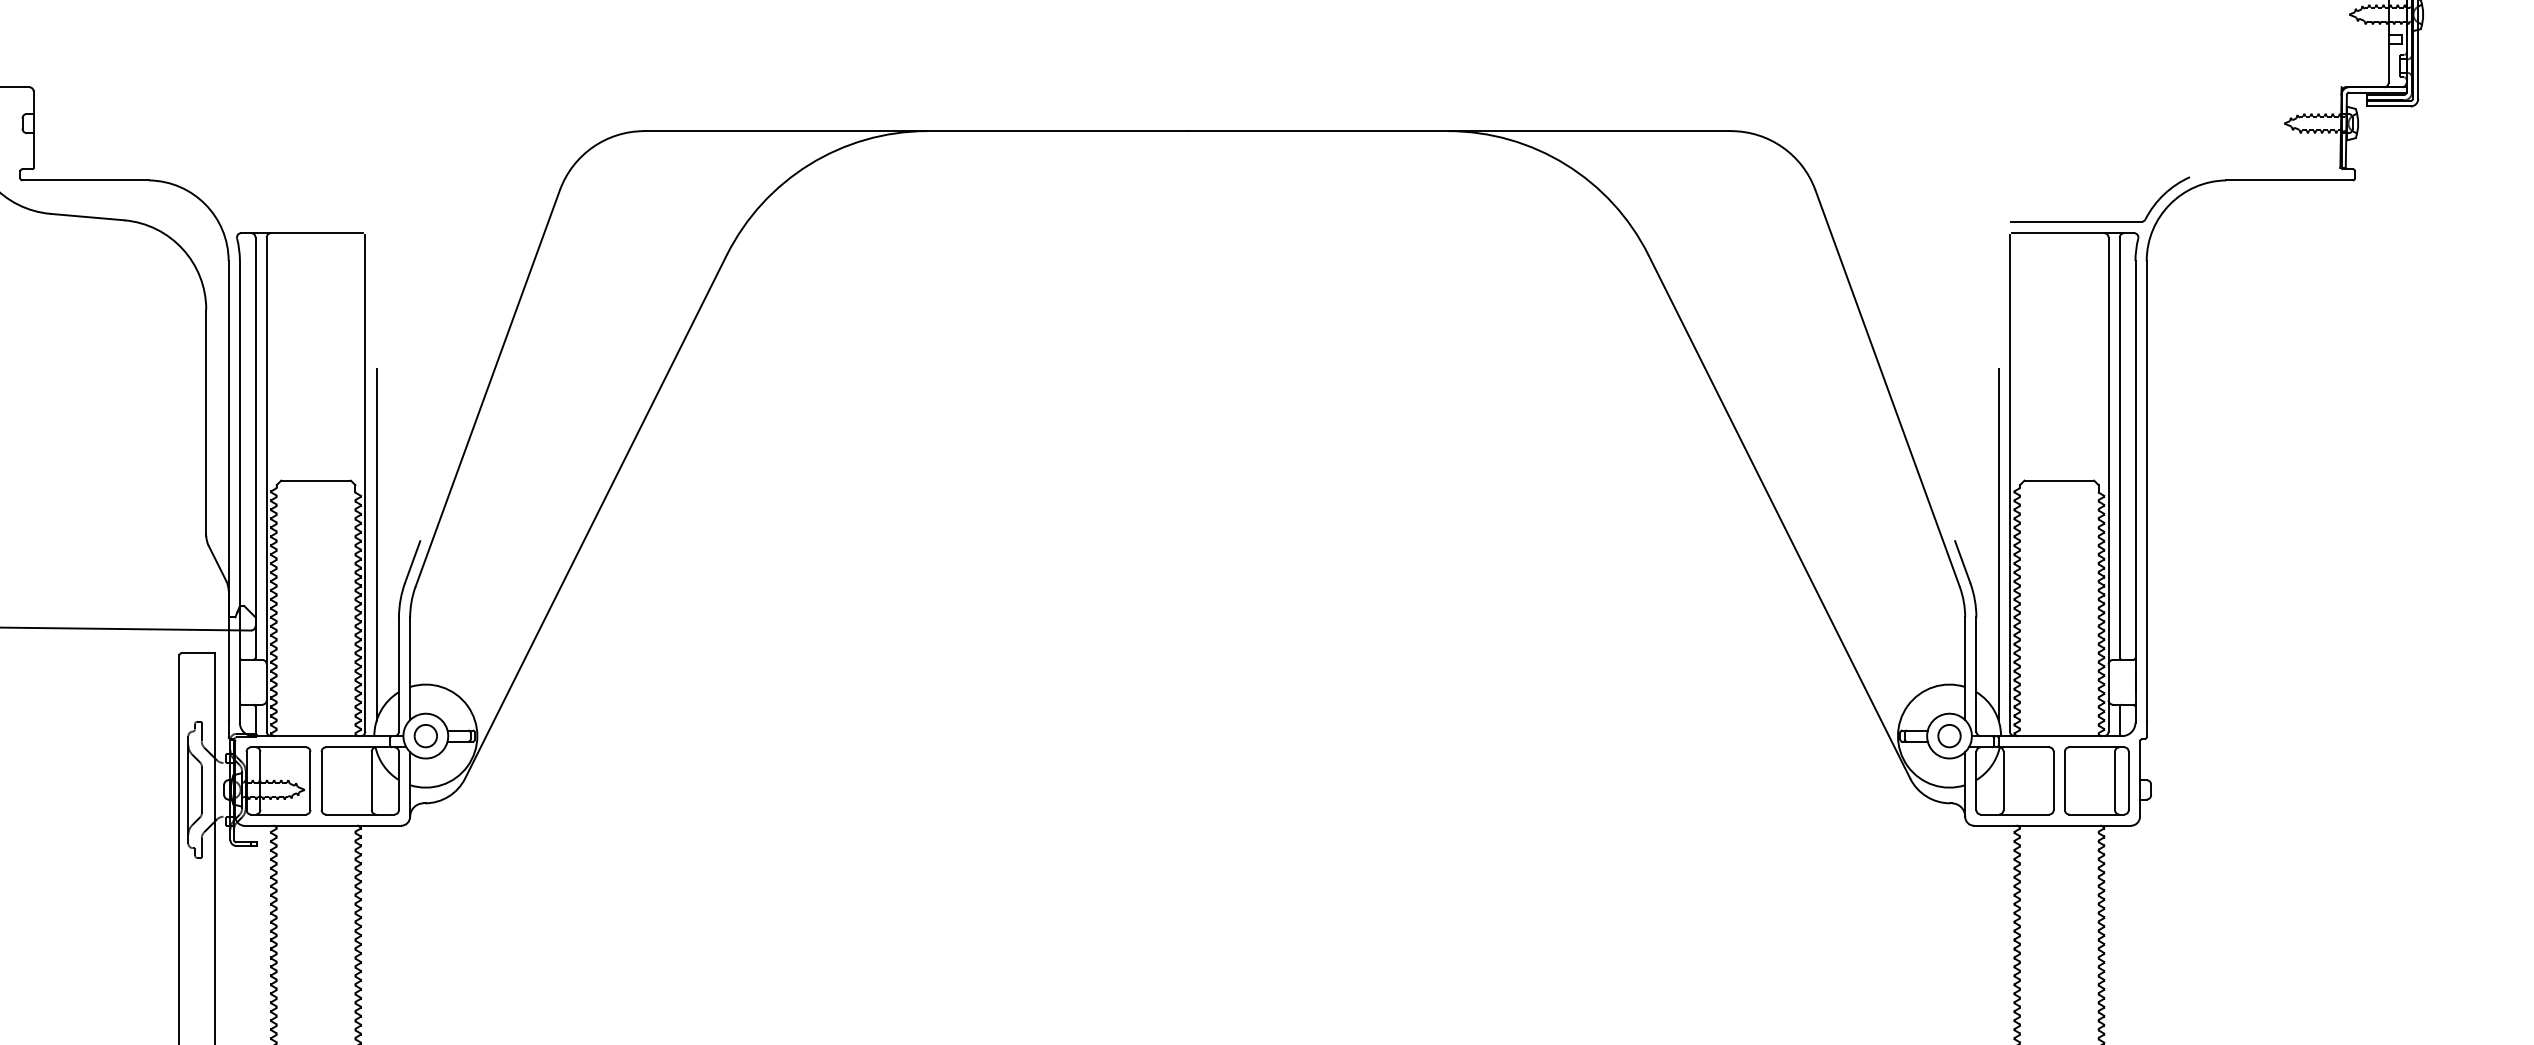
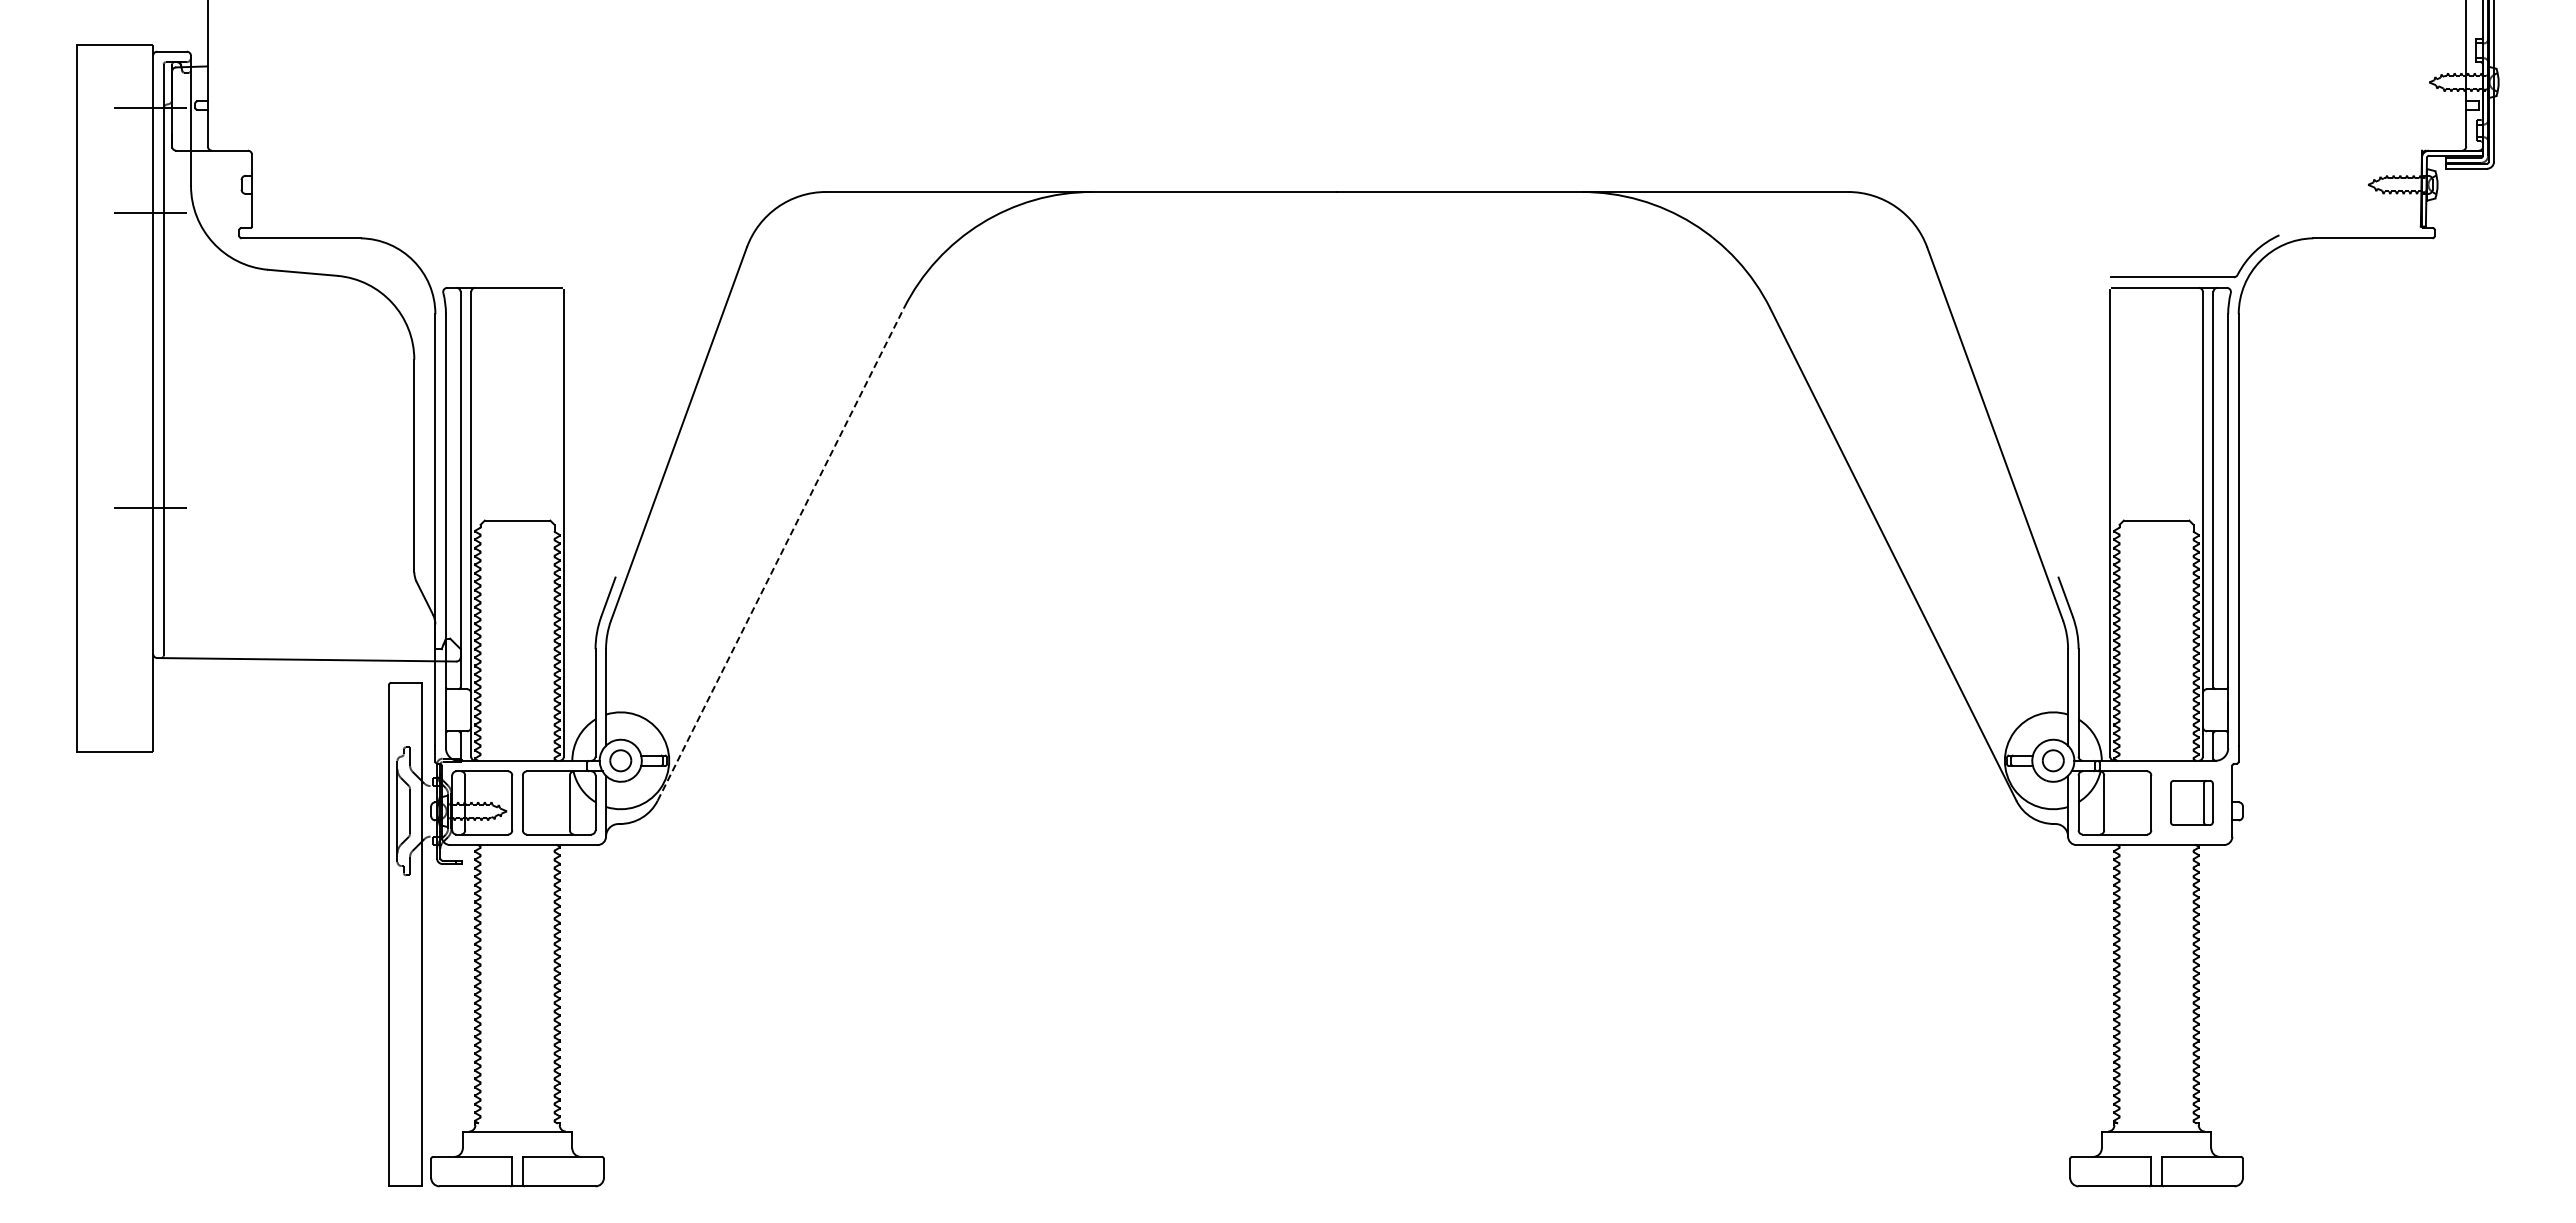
line: (596, 516) -> (781, 554), solid -> dashed
line: (376, 544) -> (574, 580), removed
line: (1998, 544) -> (2099, 580), removed
part: (2096, 780) -> (2191, 802), size x0.7

